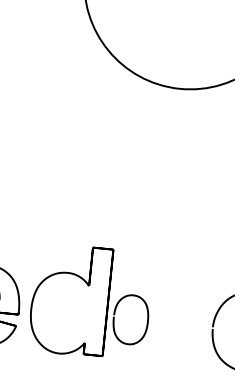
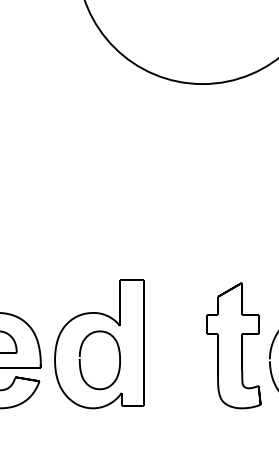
part: (183, 312) -> (233, 345), added
curve: (114, 318) -> (80, 360), moved

